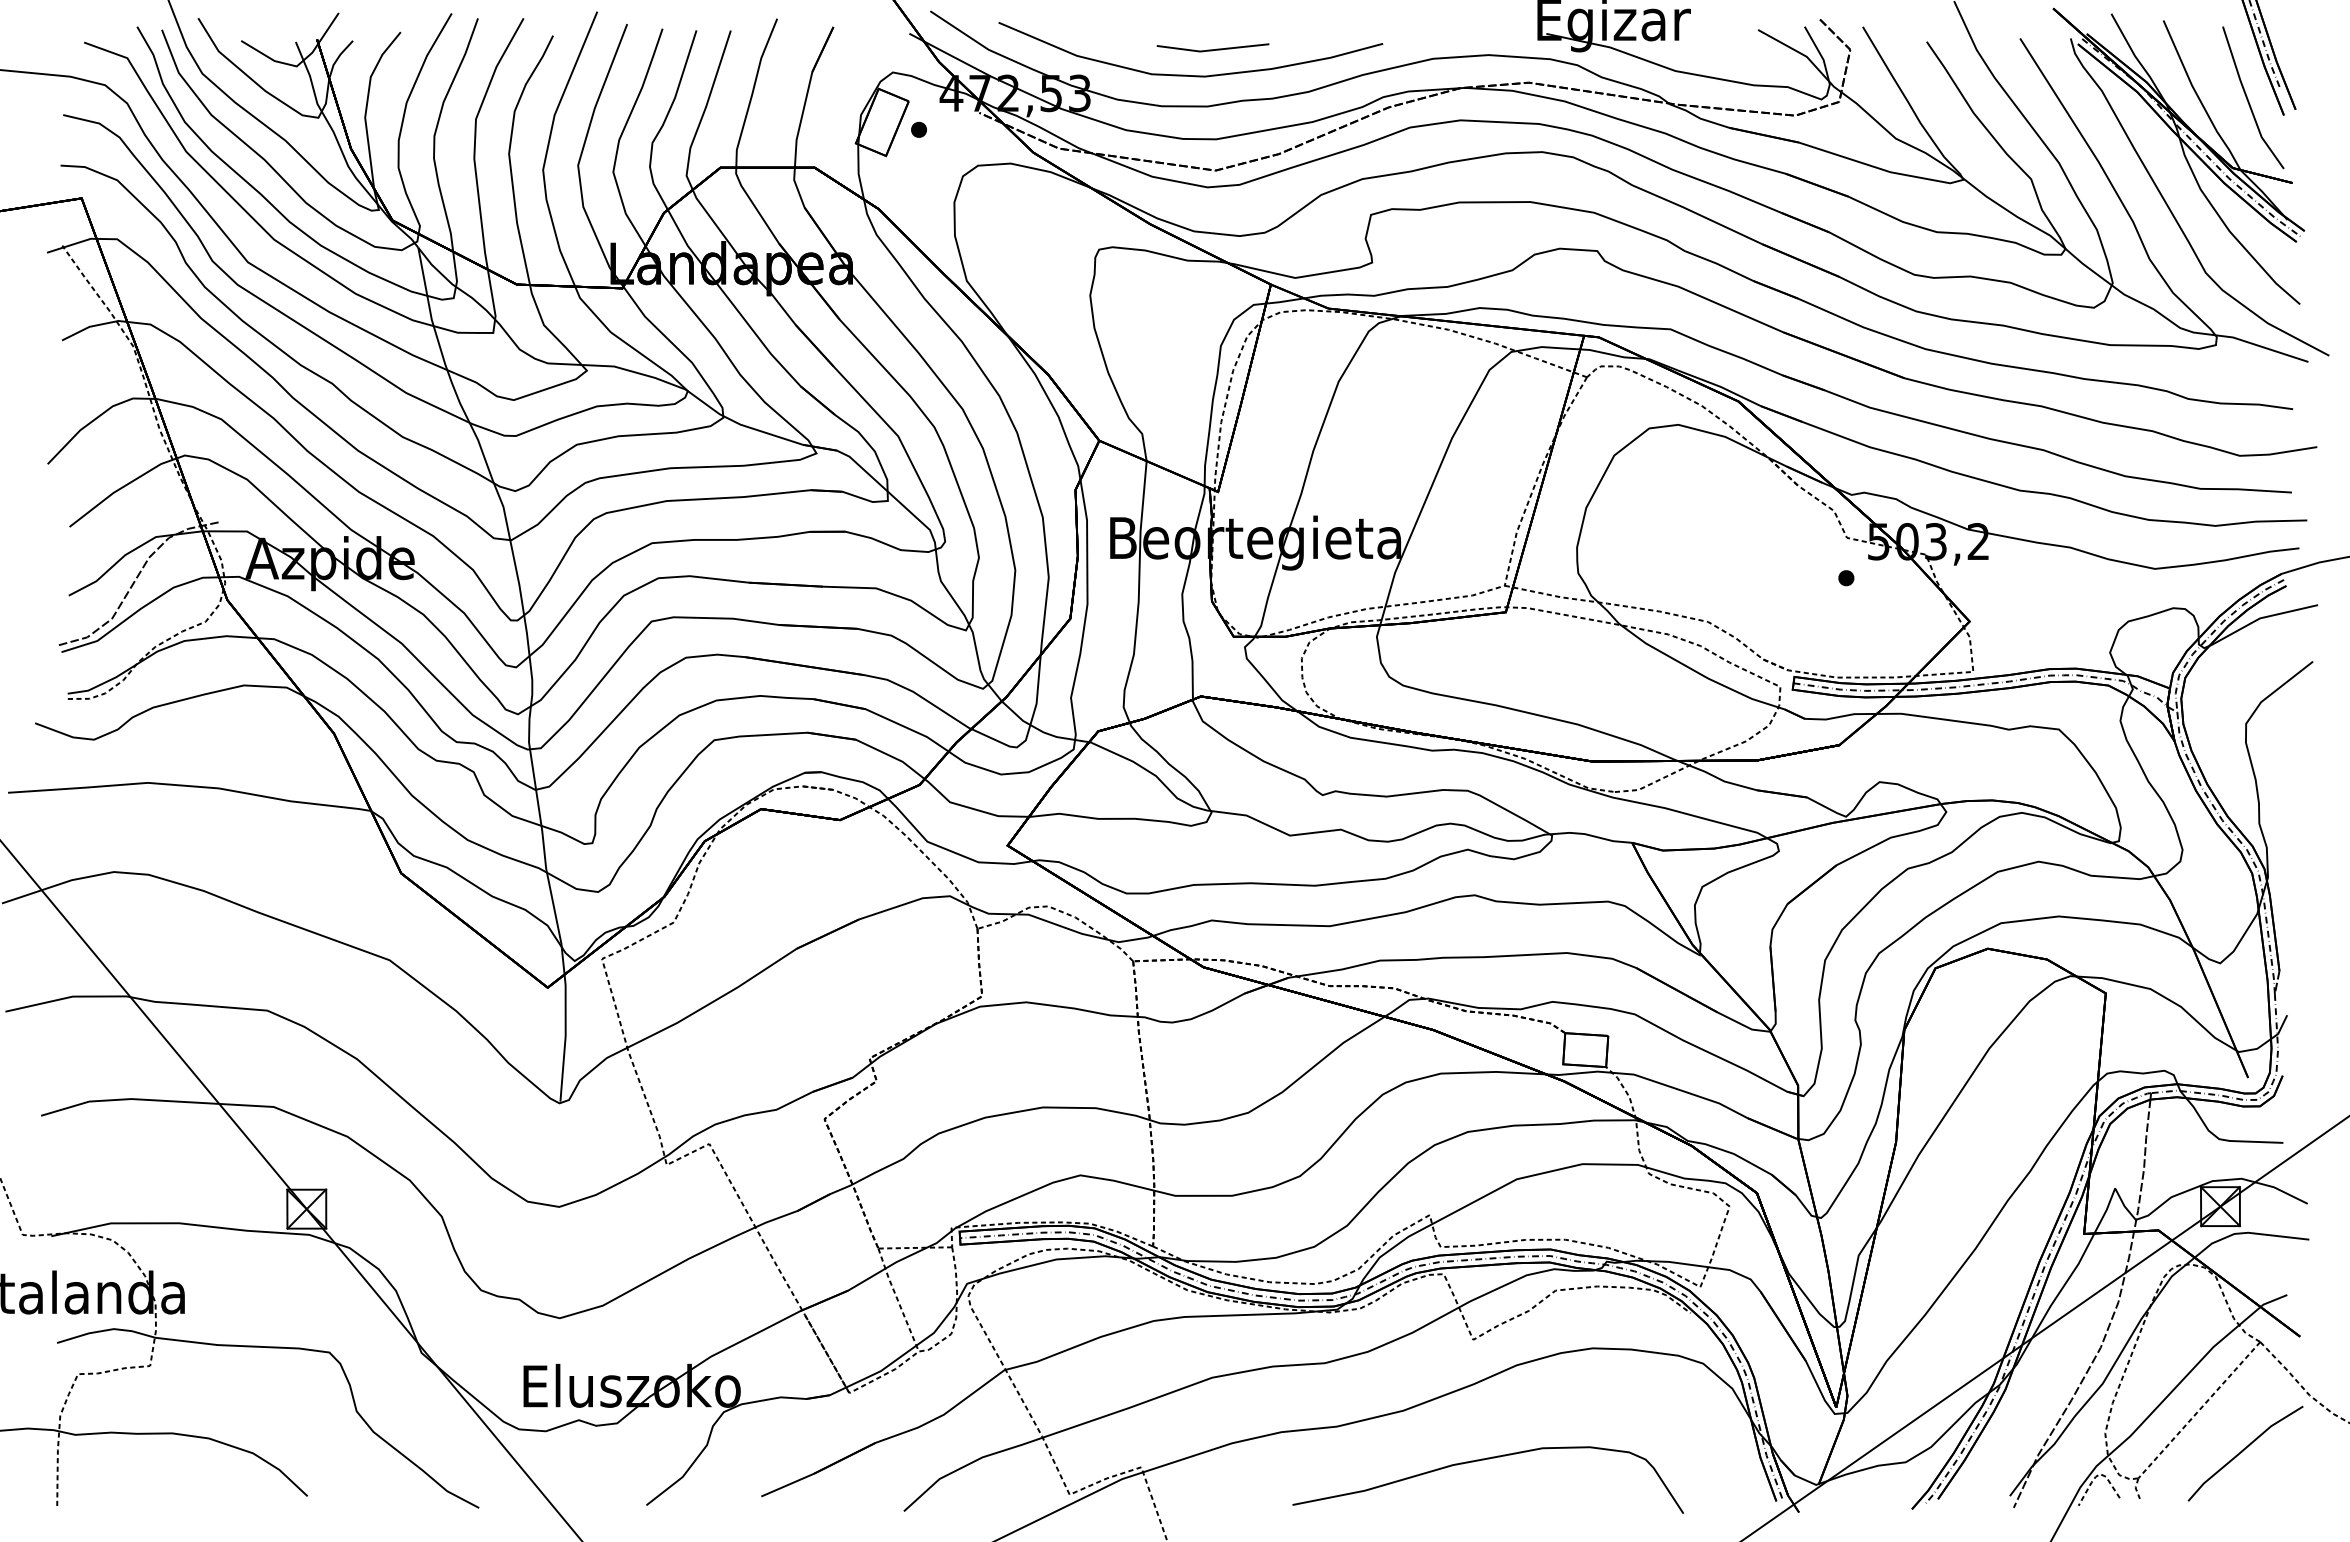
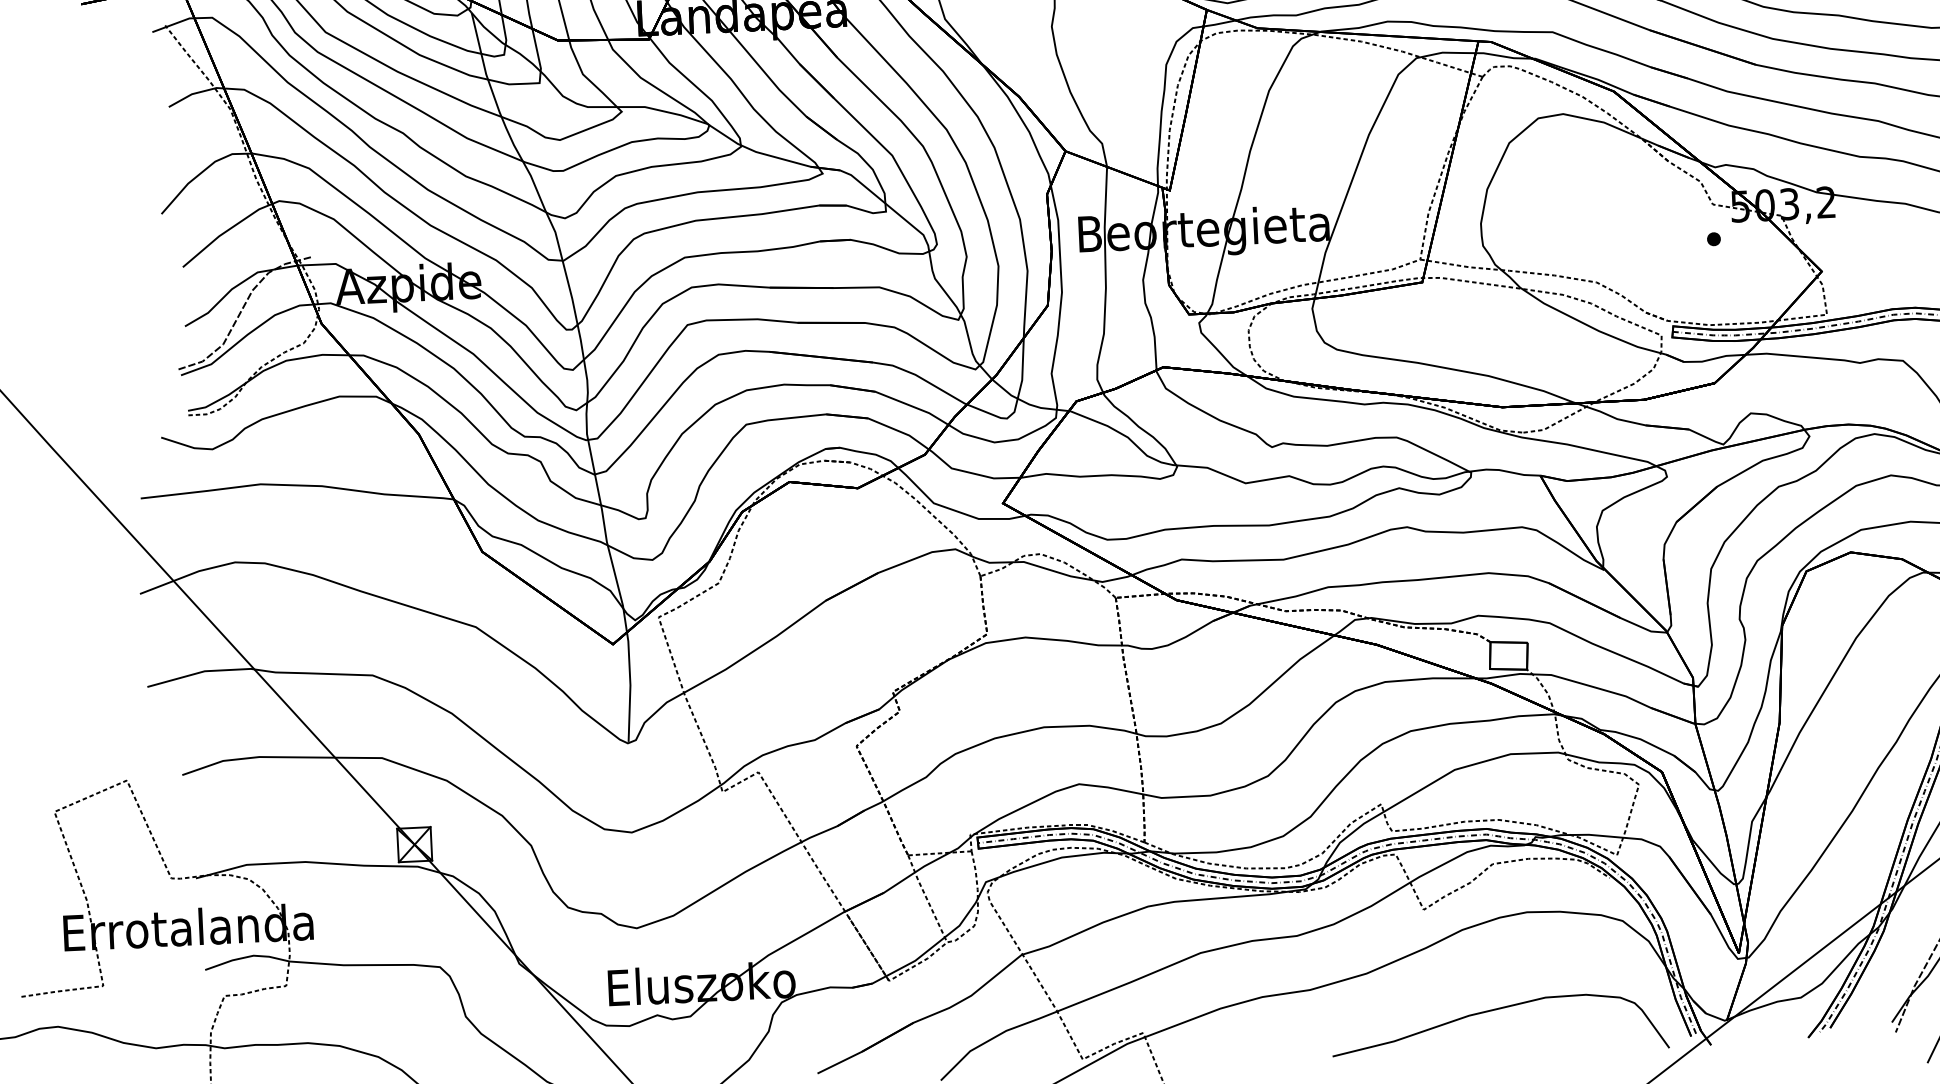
curve: (1484, 1460) -> (1496, 1010), moved

